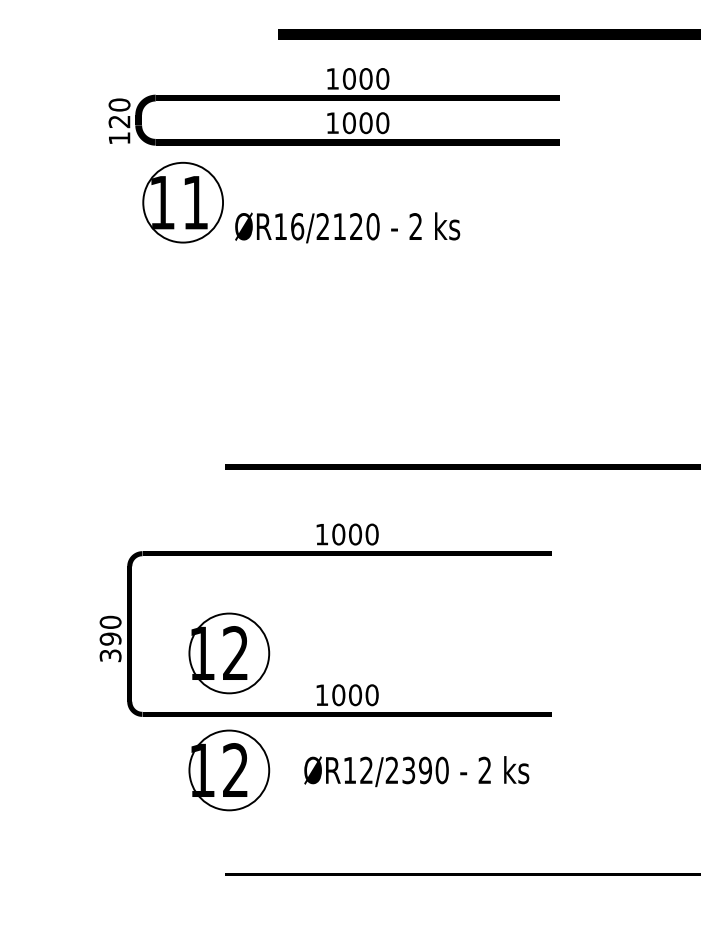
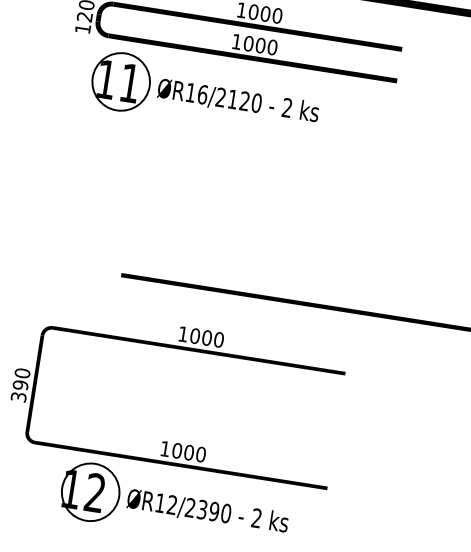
text: (347, 227) -> (238, 100), moved
part: (229, 653) -> (103, 408), removed
text: (416, 771) -> (207, 511), moved

